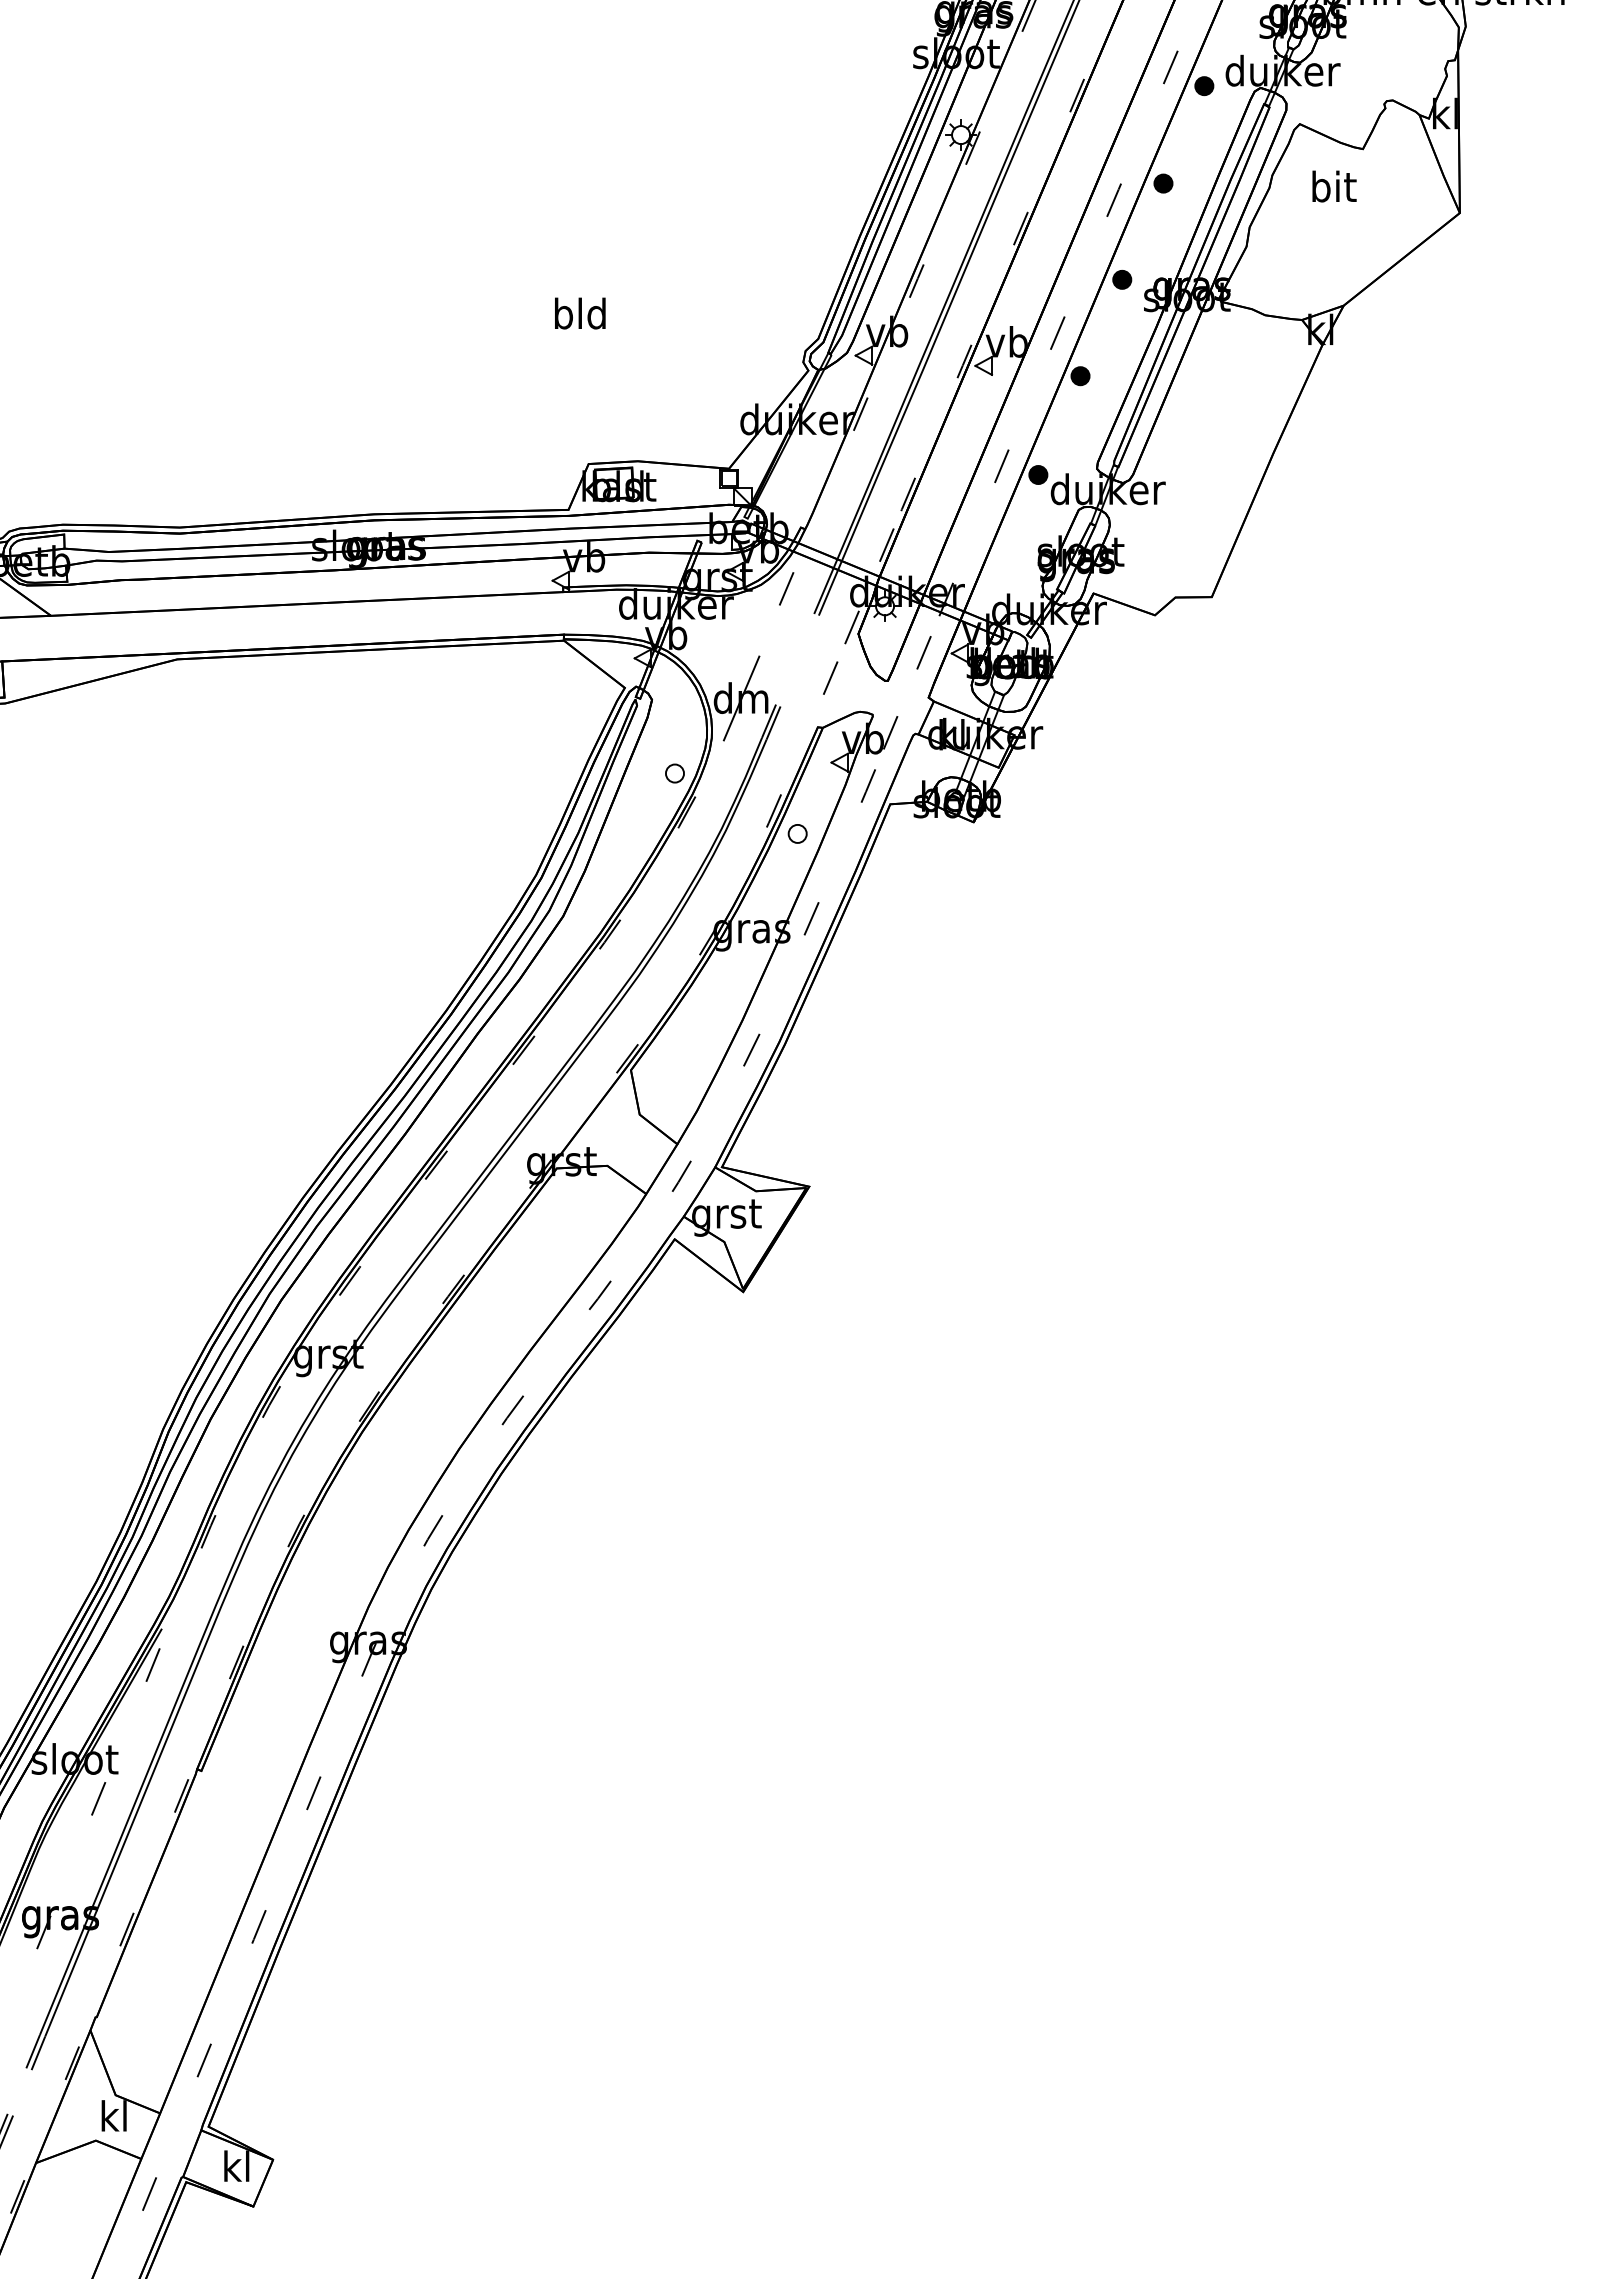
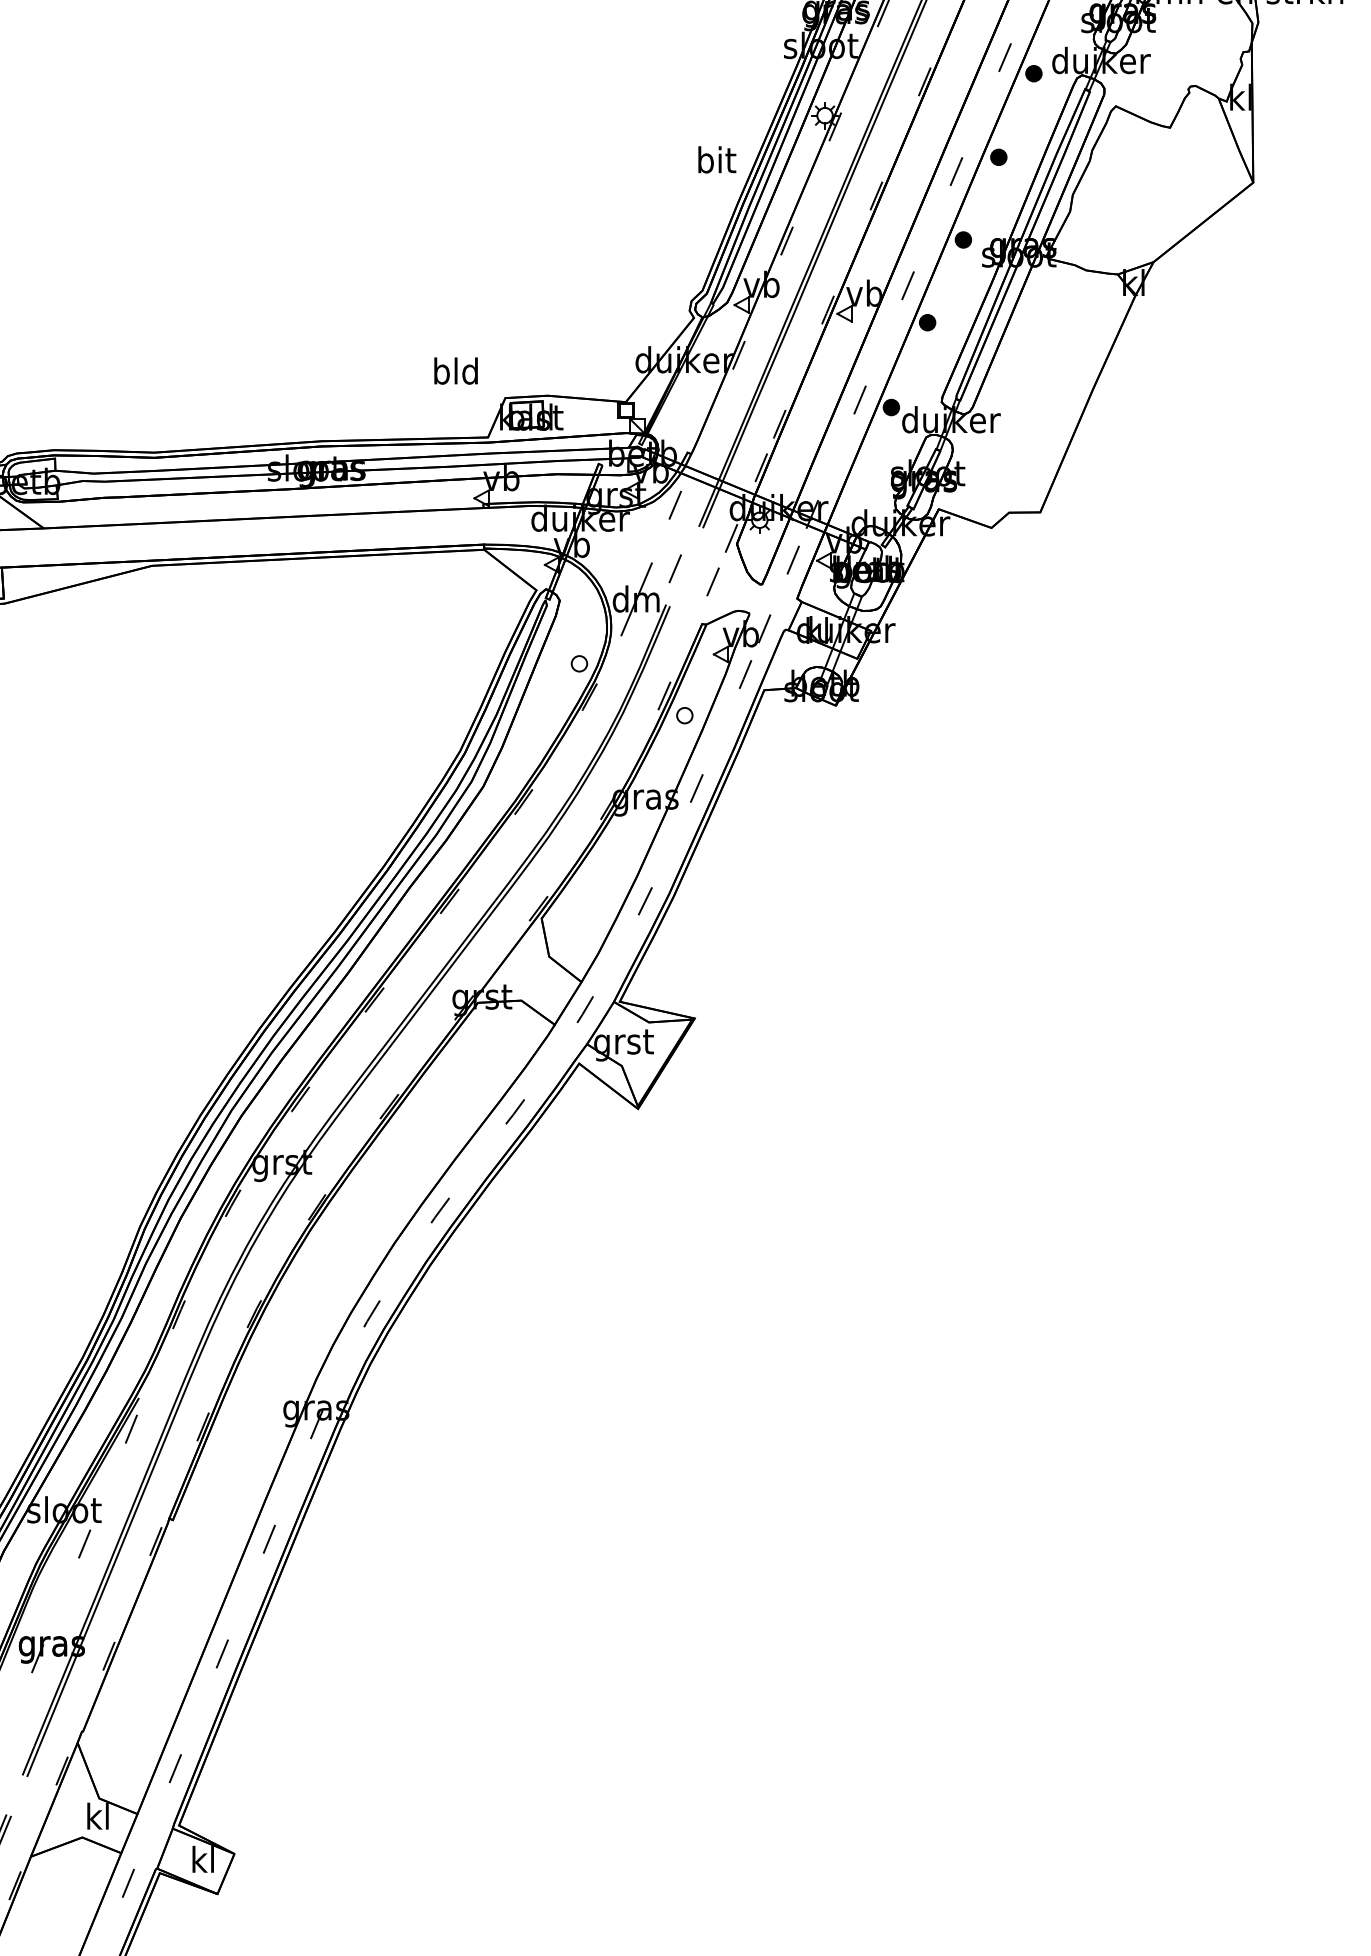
text: (1334, 186) -> (717, 159), moved
text: (580, 313) -> (456, 371), moved
line: (786, 662) -> (675, 568), added

